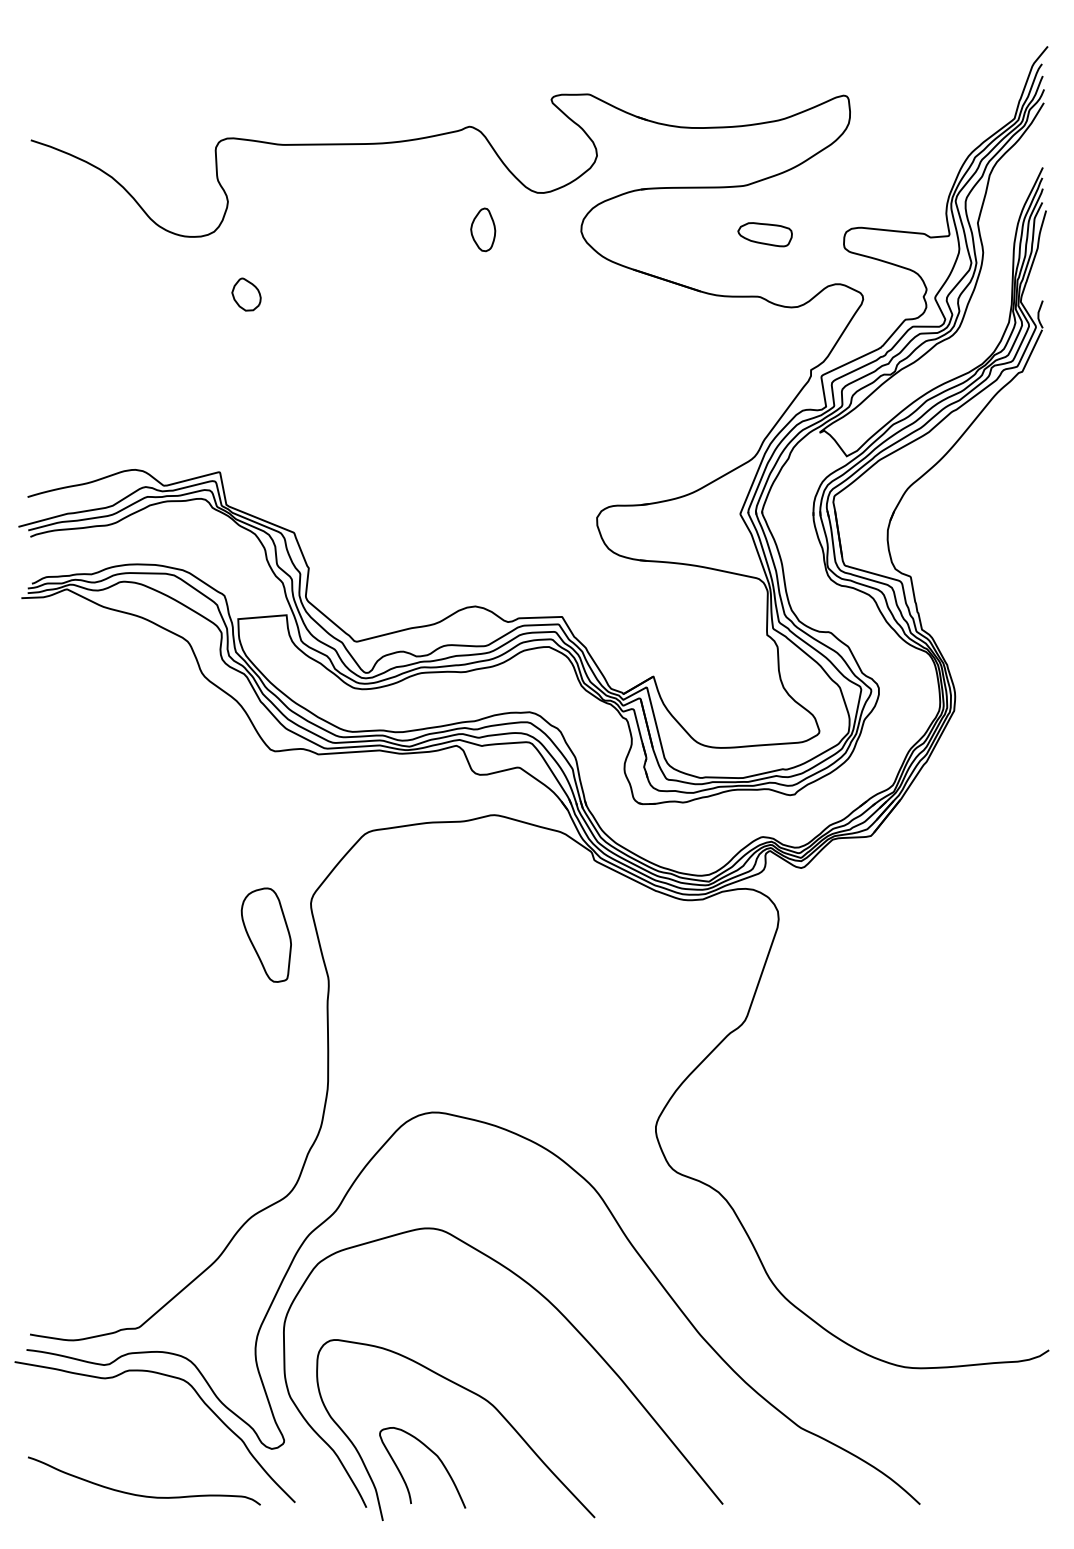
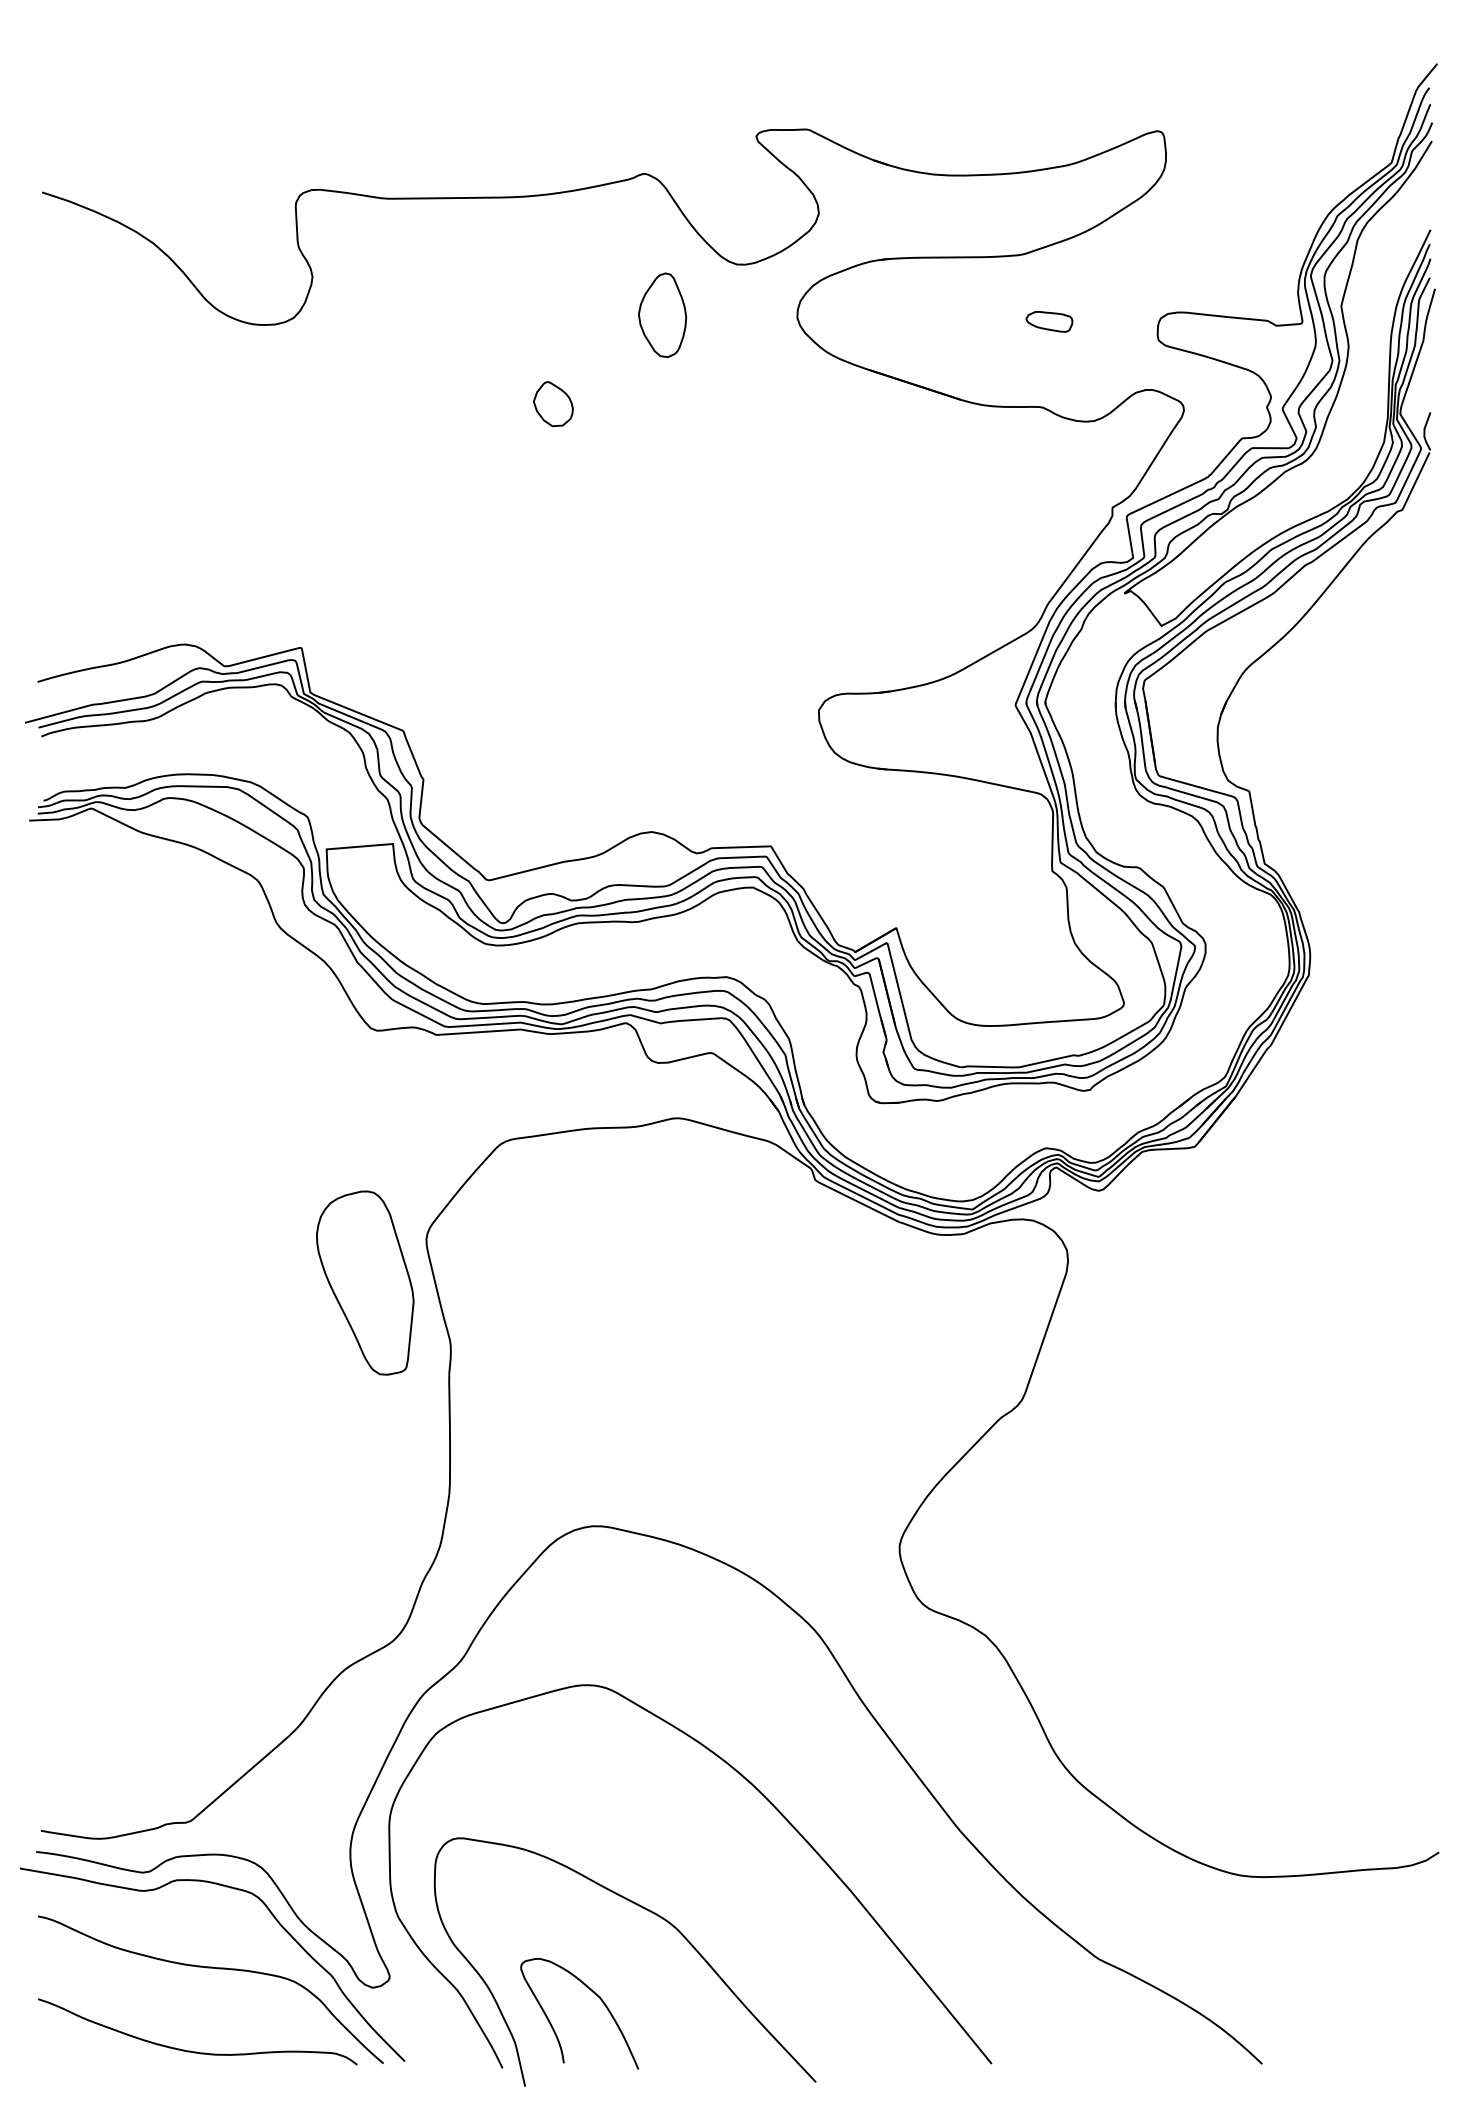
part: (483, 229) -> (663, 314), size x1.43
part: (764, 234) -> (1048, 321), size x0.62
part: (246, 294) -> (553, 403), moved
part: (266, 934) -> (365, 1282), size x1.43
curve: (153, 1435) -> (210, 1969), added

